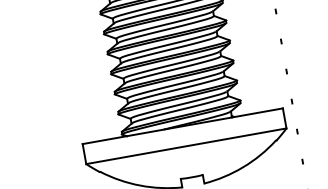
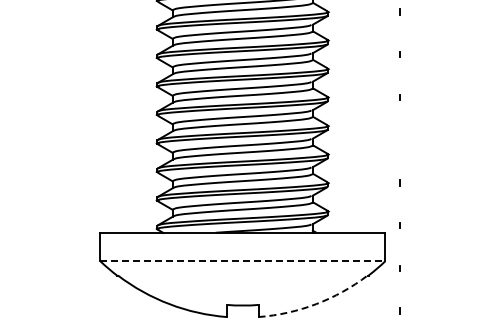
line: (281, 41) -> (399, 139), removed
line: (186, 146) -> (243, 261), solid -> dashed
arc: (243, 167) -> (316, 304), solid -> dashed

